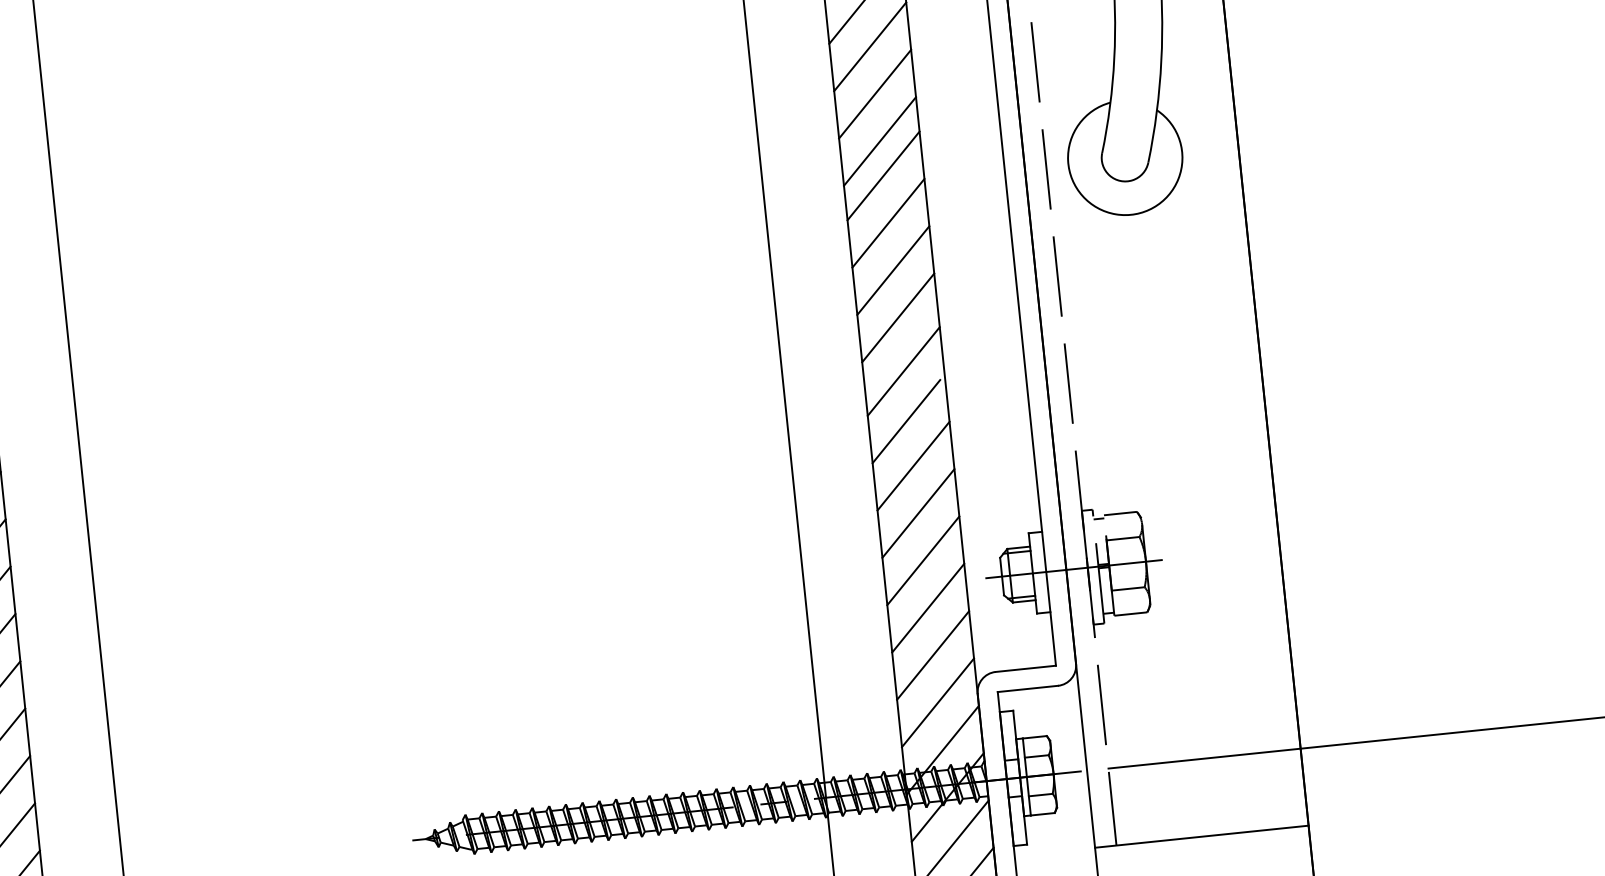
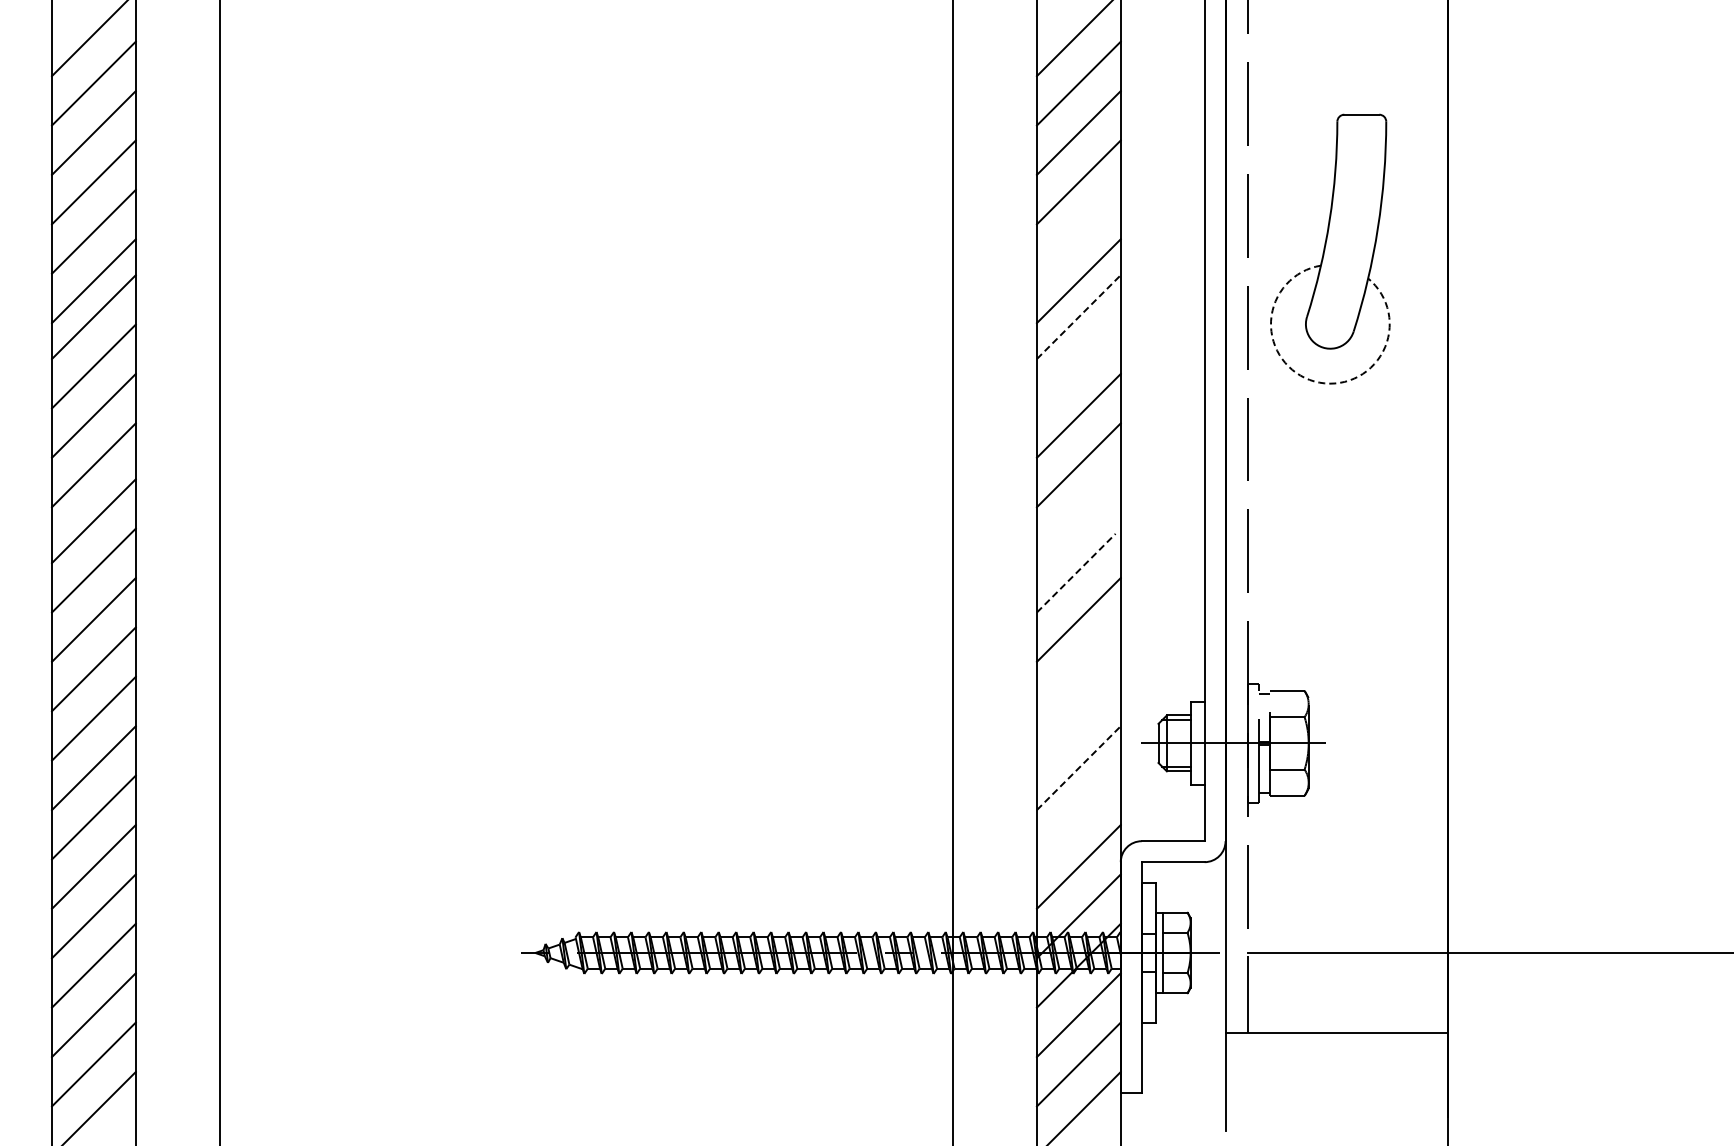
line: (874, 93) -> (1078, 231), removed
line: (884, 175) -> (1079, 316), solid -> dashed
arc: (1115, 214) -> (1314, 381), solid -> dashed
line: (888, 223) -> (1078, 366), removed
line: (903, 371) -> (1078, 521), removed
line: (906, 421) -> (1076, 573), solid -> dashed
line: (918, 513) -> (1078, 669), removed
line: (922, 560) -> (1078, 718), removed
line: (928, 607) -> (1079, 767), solid -> dashed
line: (932, 655) -> (1078, 817), removed

